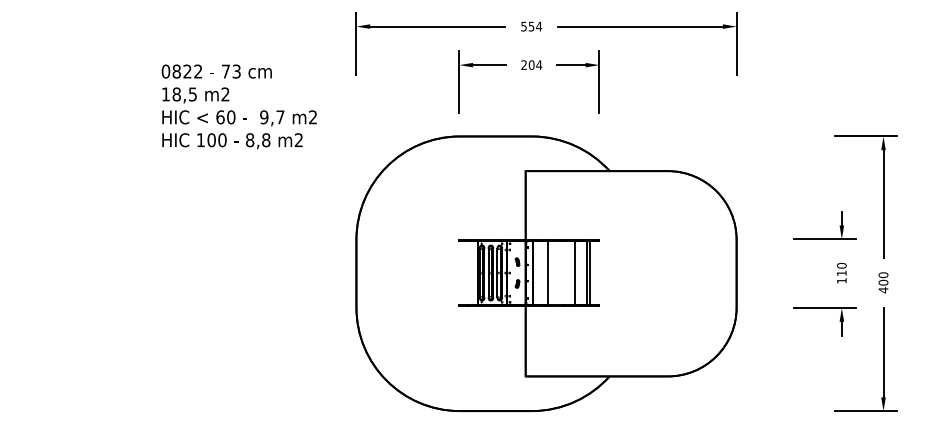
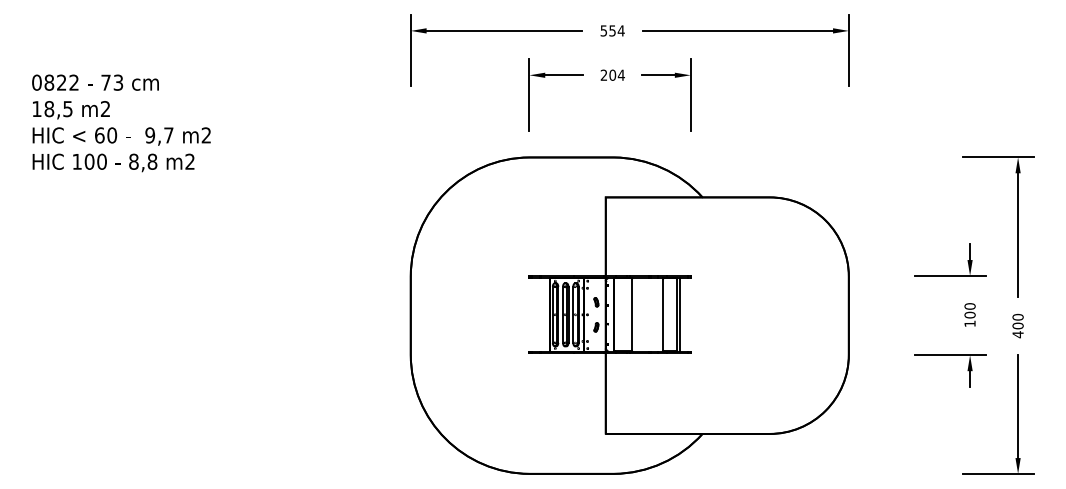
text: (238, 106) -> (120, 122), moved
text: (841, 273) -> (969, 315), 110 -> 100

